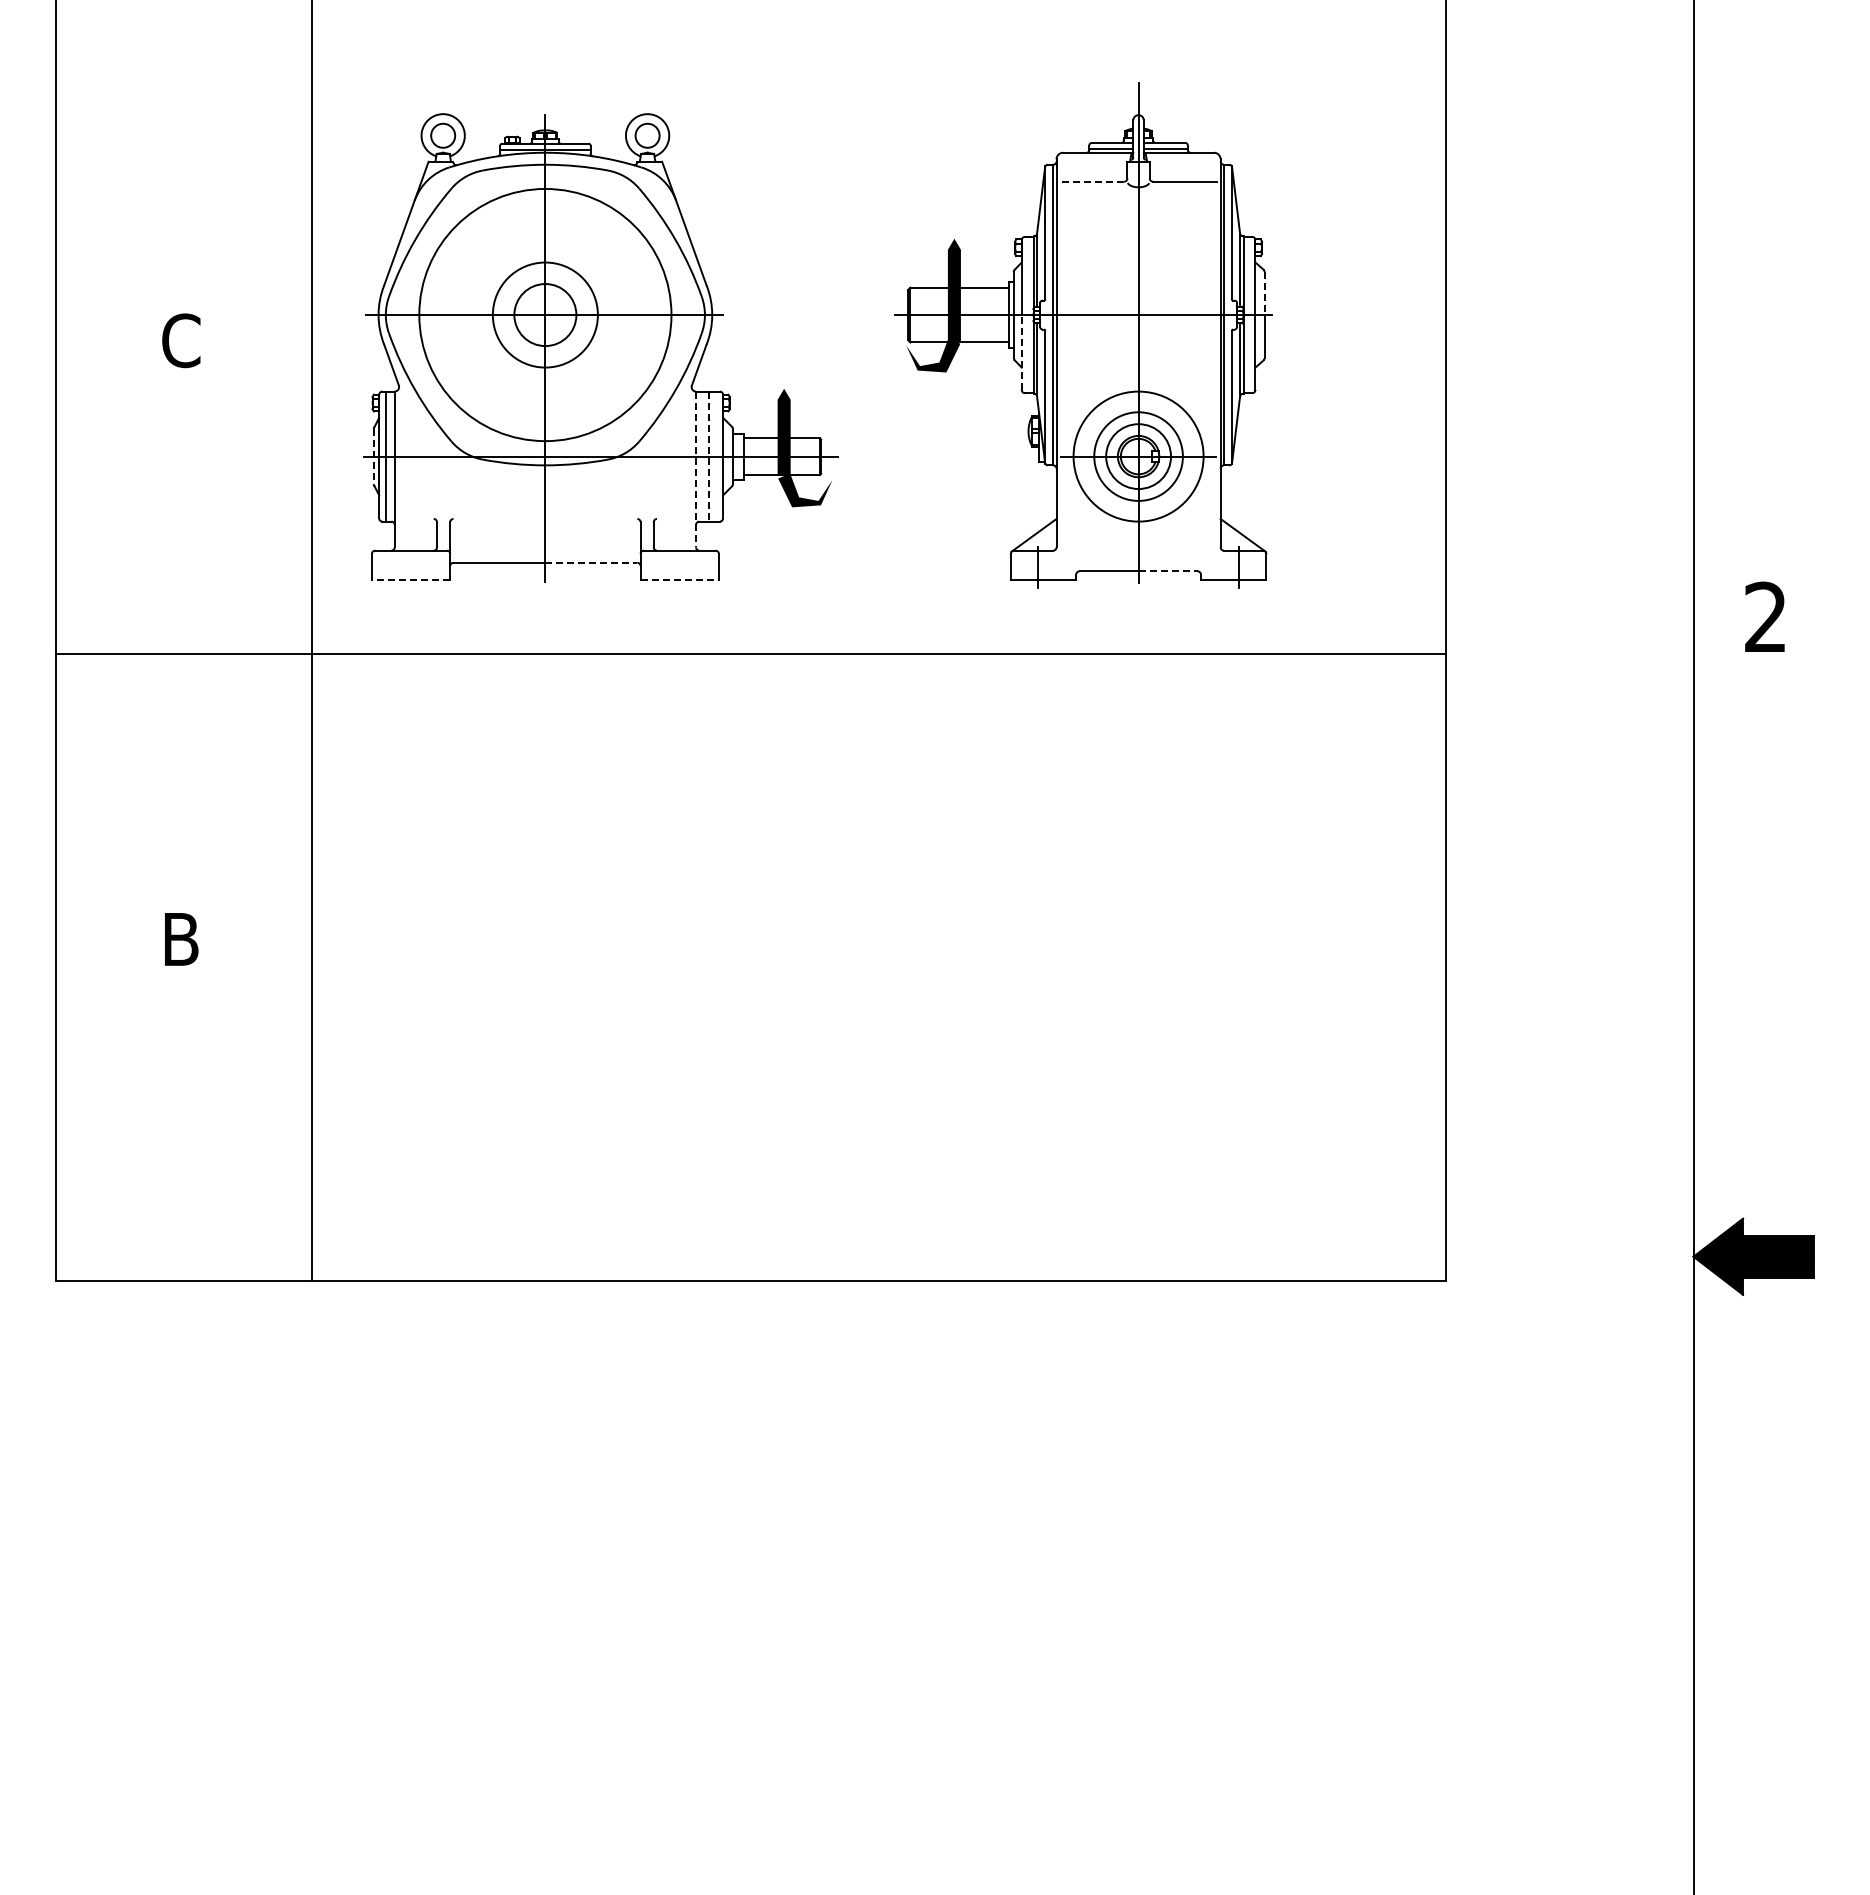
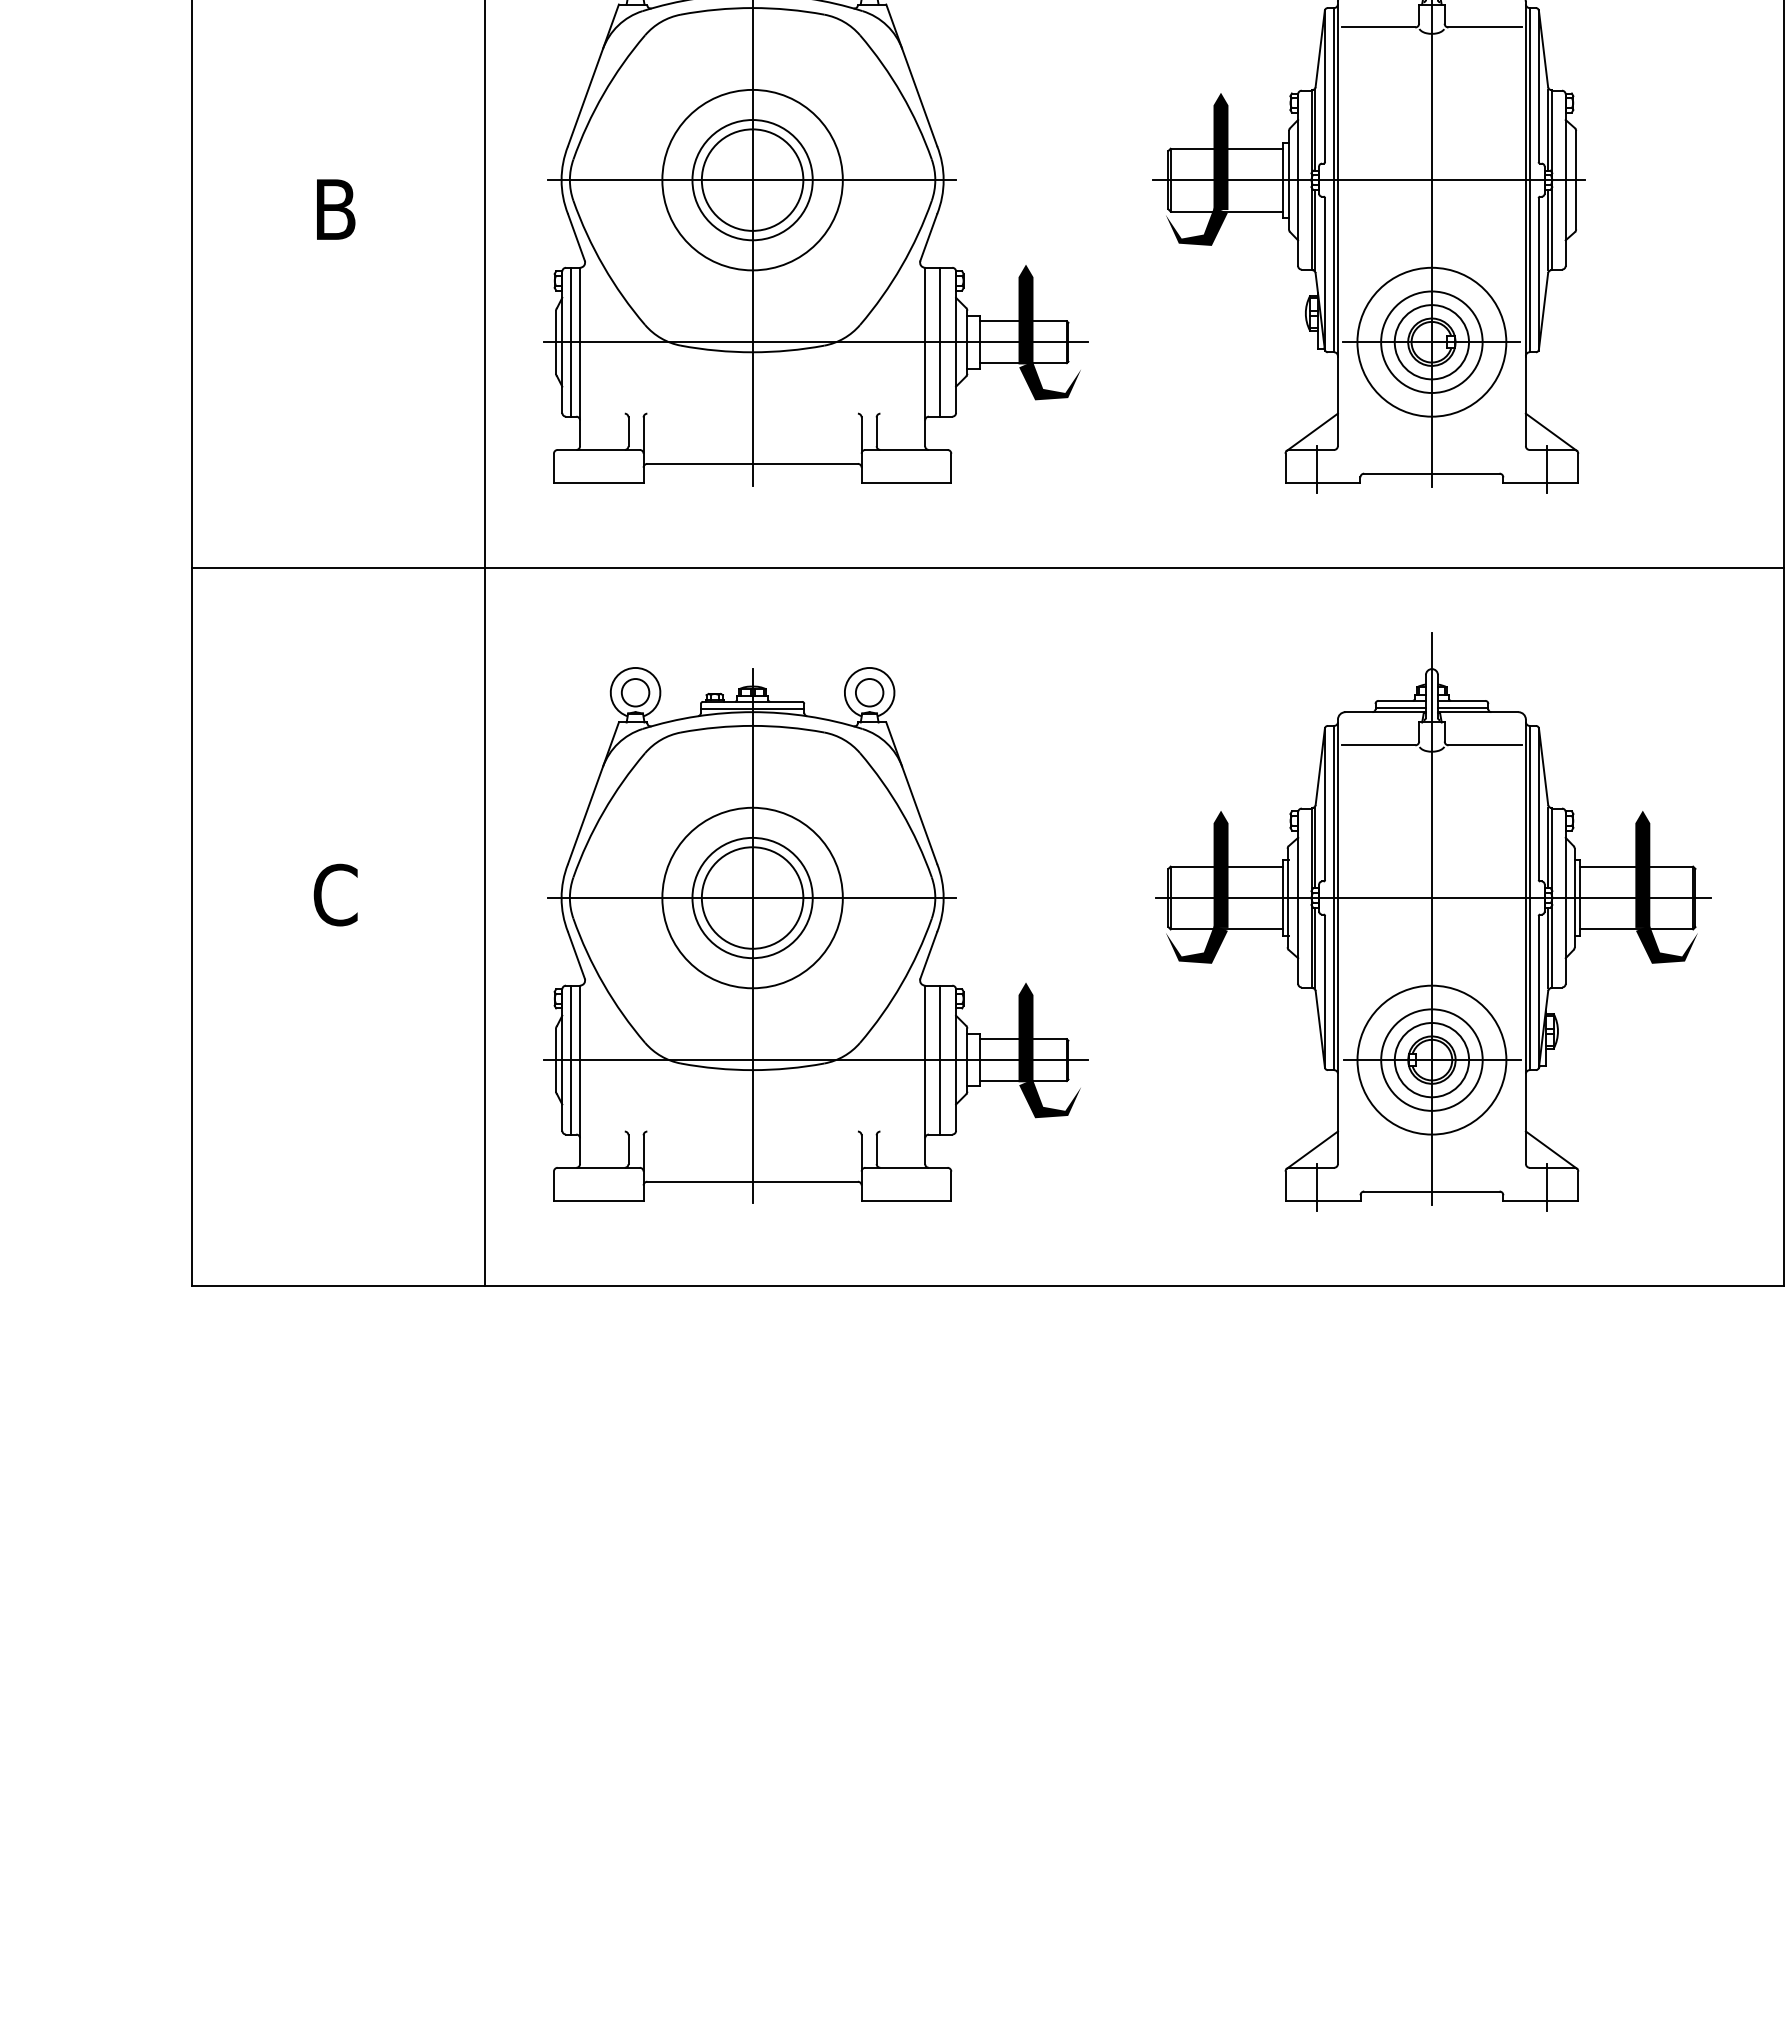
line: (1091, 181) -> (1377, 27), dashed -> solid
line: (1264, 294) -> (1576, 156), dashed -> solid
circle: (545, 314) -> (752, 179), size x0.62
circle: (545, 314) -> (752, 179), size x1.43
text: (181, 340) -> (335, 209), C -> B
line: (1021, 352) -> (1297, 223), dashed -> solid
line: (373, 456) -> (555, 342), dashed -> solid
line: (709, 457) -> (940, 343), dashed -> solid
line: (696, 469) -> (925, 357), dashed -> solid
line: (591, 562) -> (805, 463), dashed -> solid
line: (1168, 571) -> (1466, 473), dashed -> solid
line: (410, 579) -> (598, 482), dashed -> solid
line: (680, 579) -> (907, 482), dashed -> solid
text: (181, 939) -> (335, 895), B -> C
part: (1139, 962) -> (1432, 921), added
part: (600, 974) -> (815, 935), added

